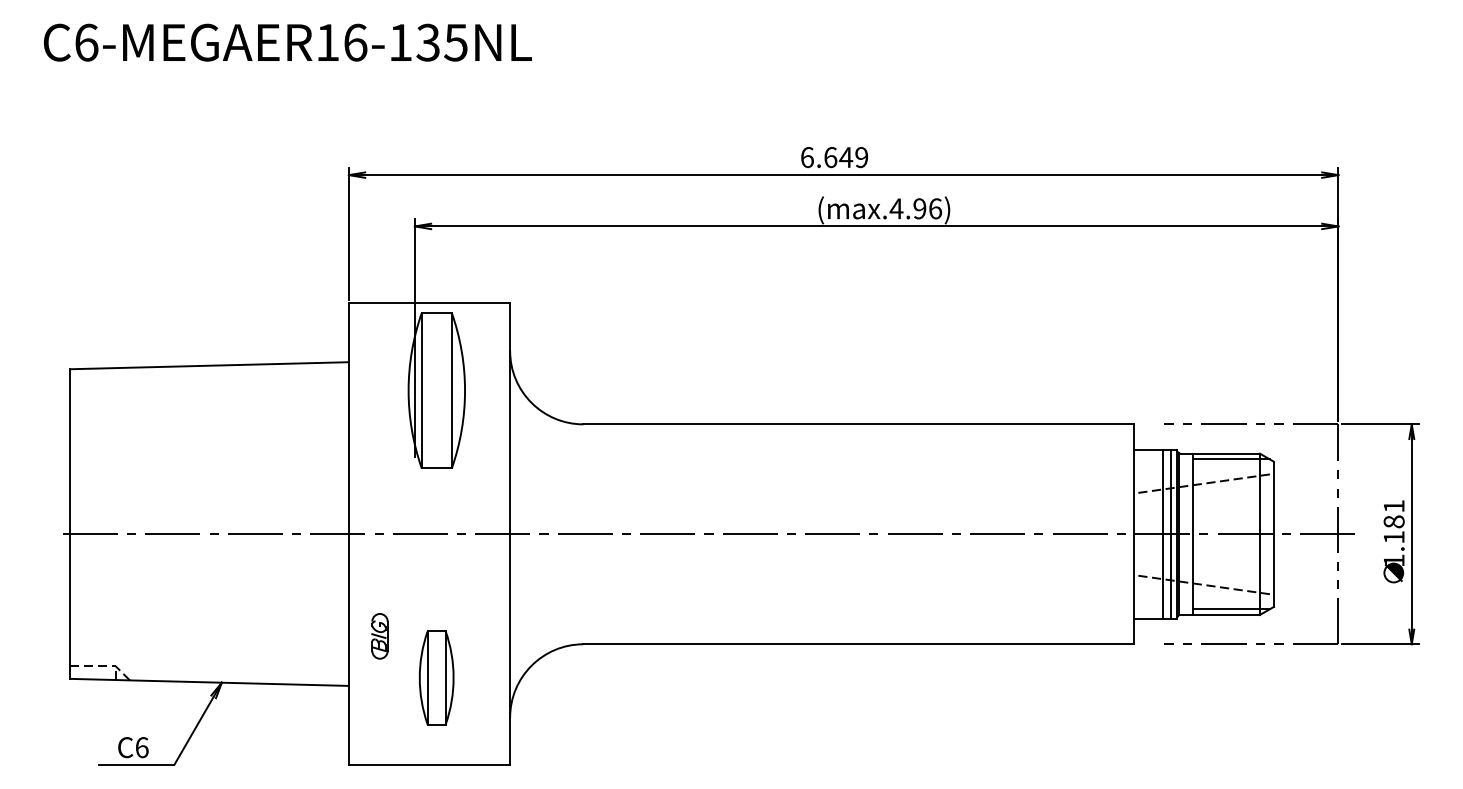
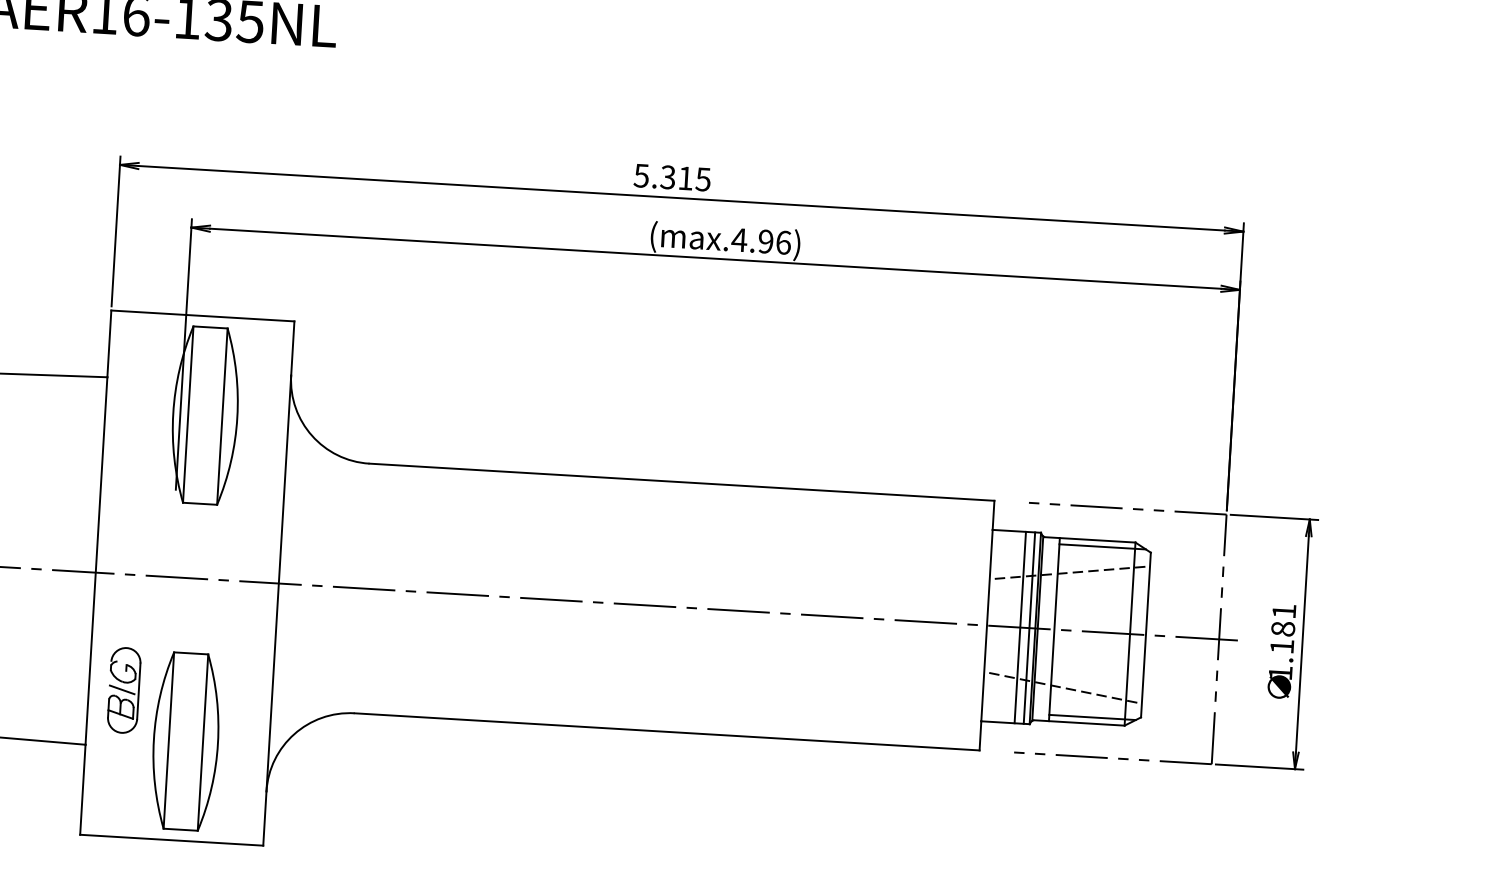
text: (834, 157) -> (672, 177), 6.649 -> 5.315
part: (379, 636) -> (123, 690), size x1.67
part: (436, 677) -> (185, 741), size x1.67

